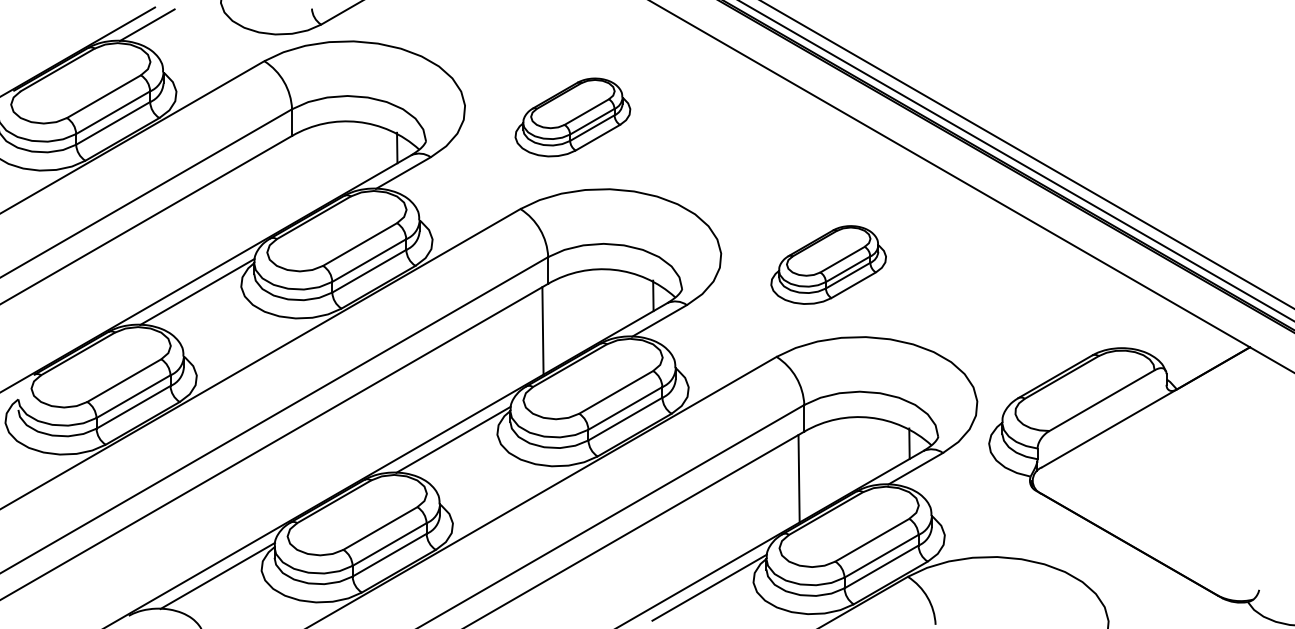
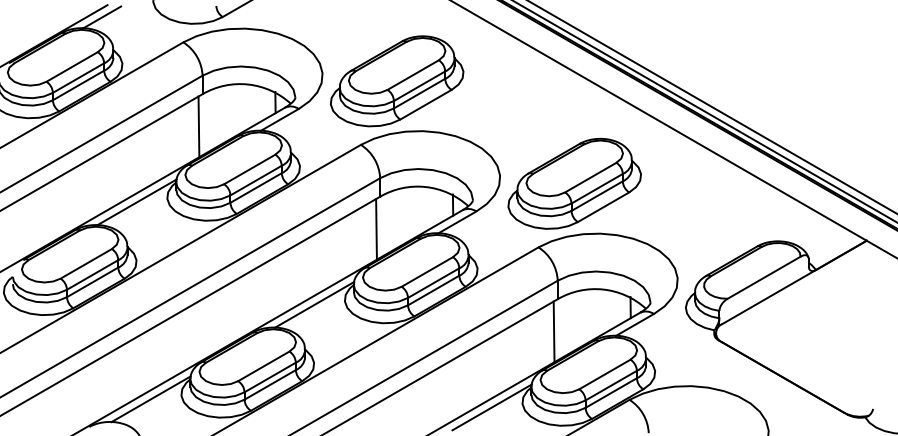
part: (573, 117) -> (397, 81), size x1.67
line: (286, 182) -> (198, 126), added
part: (828, 264) -> (574, 183), size x1.67

